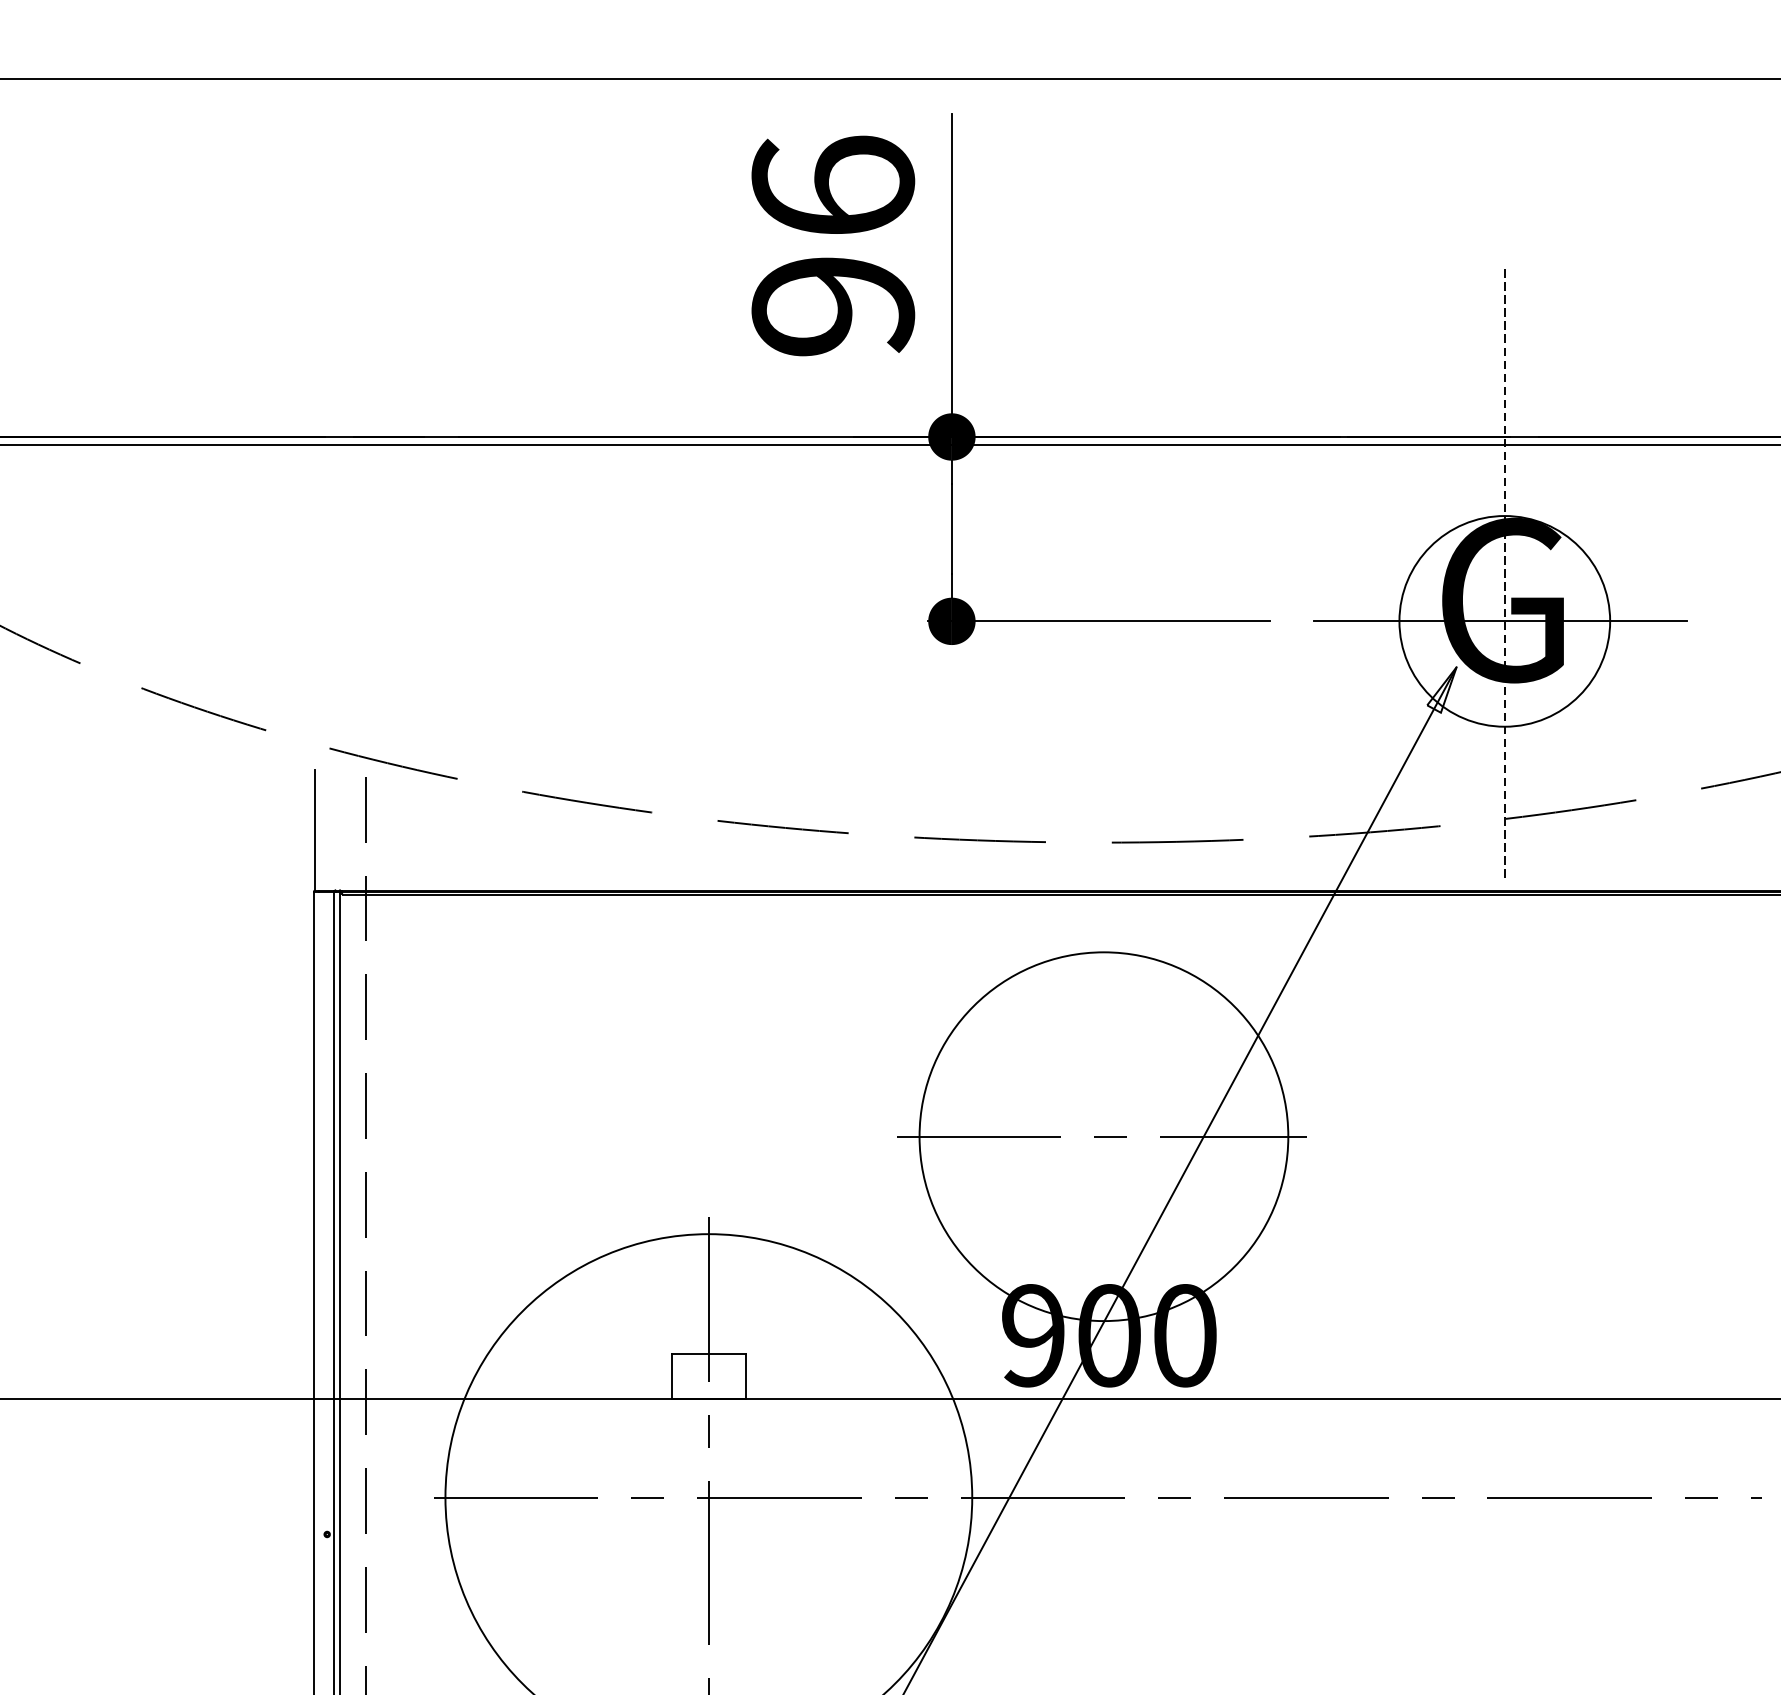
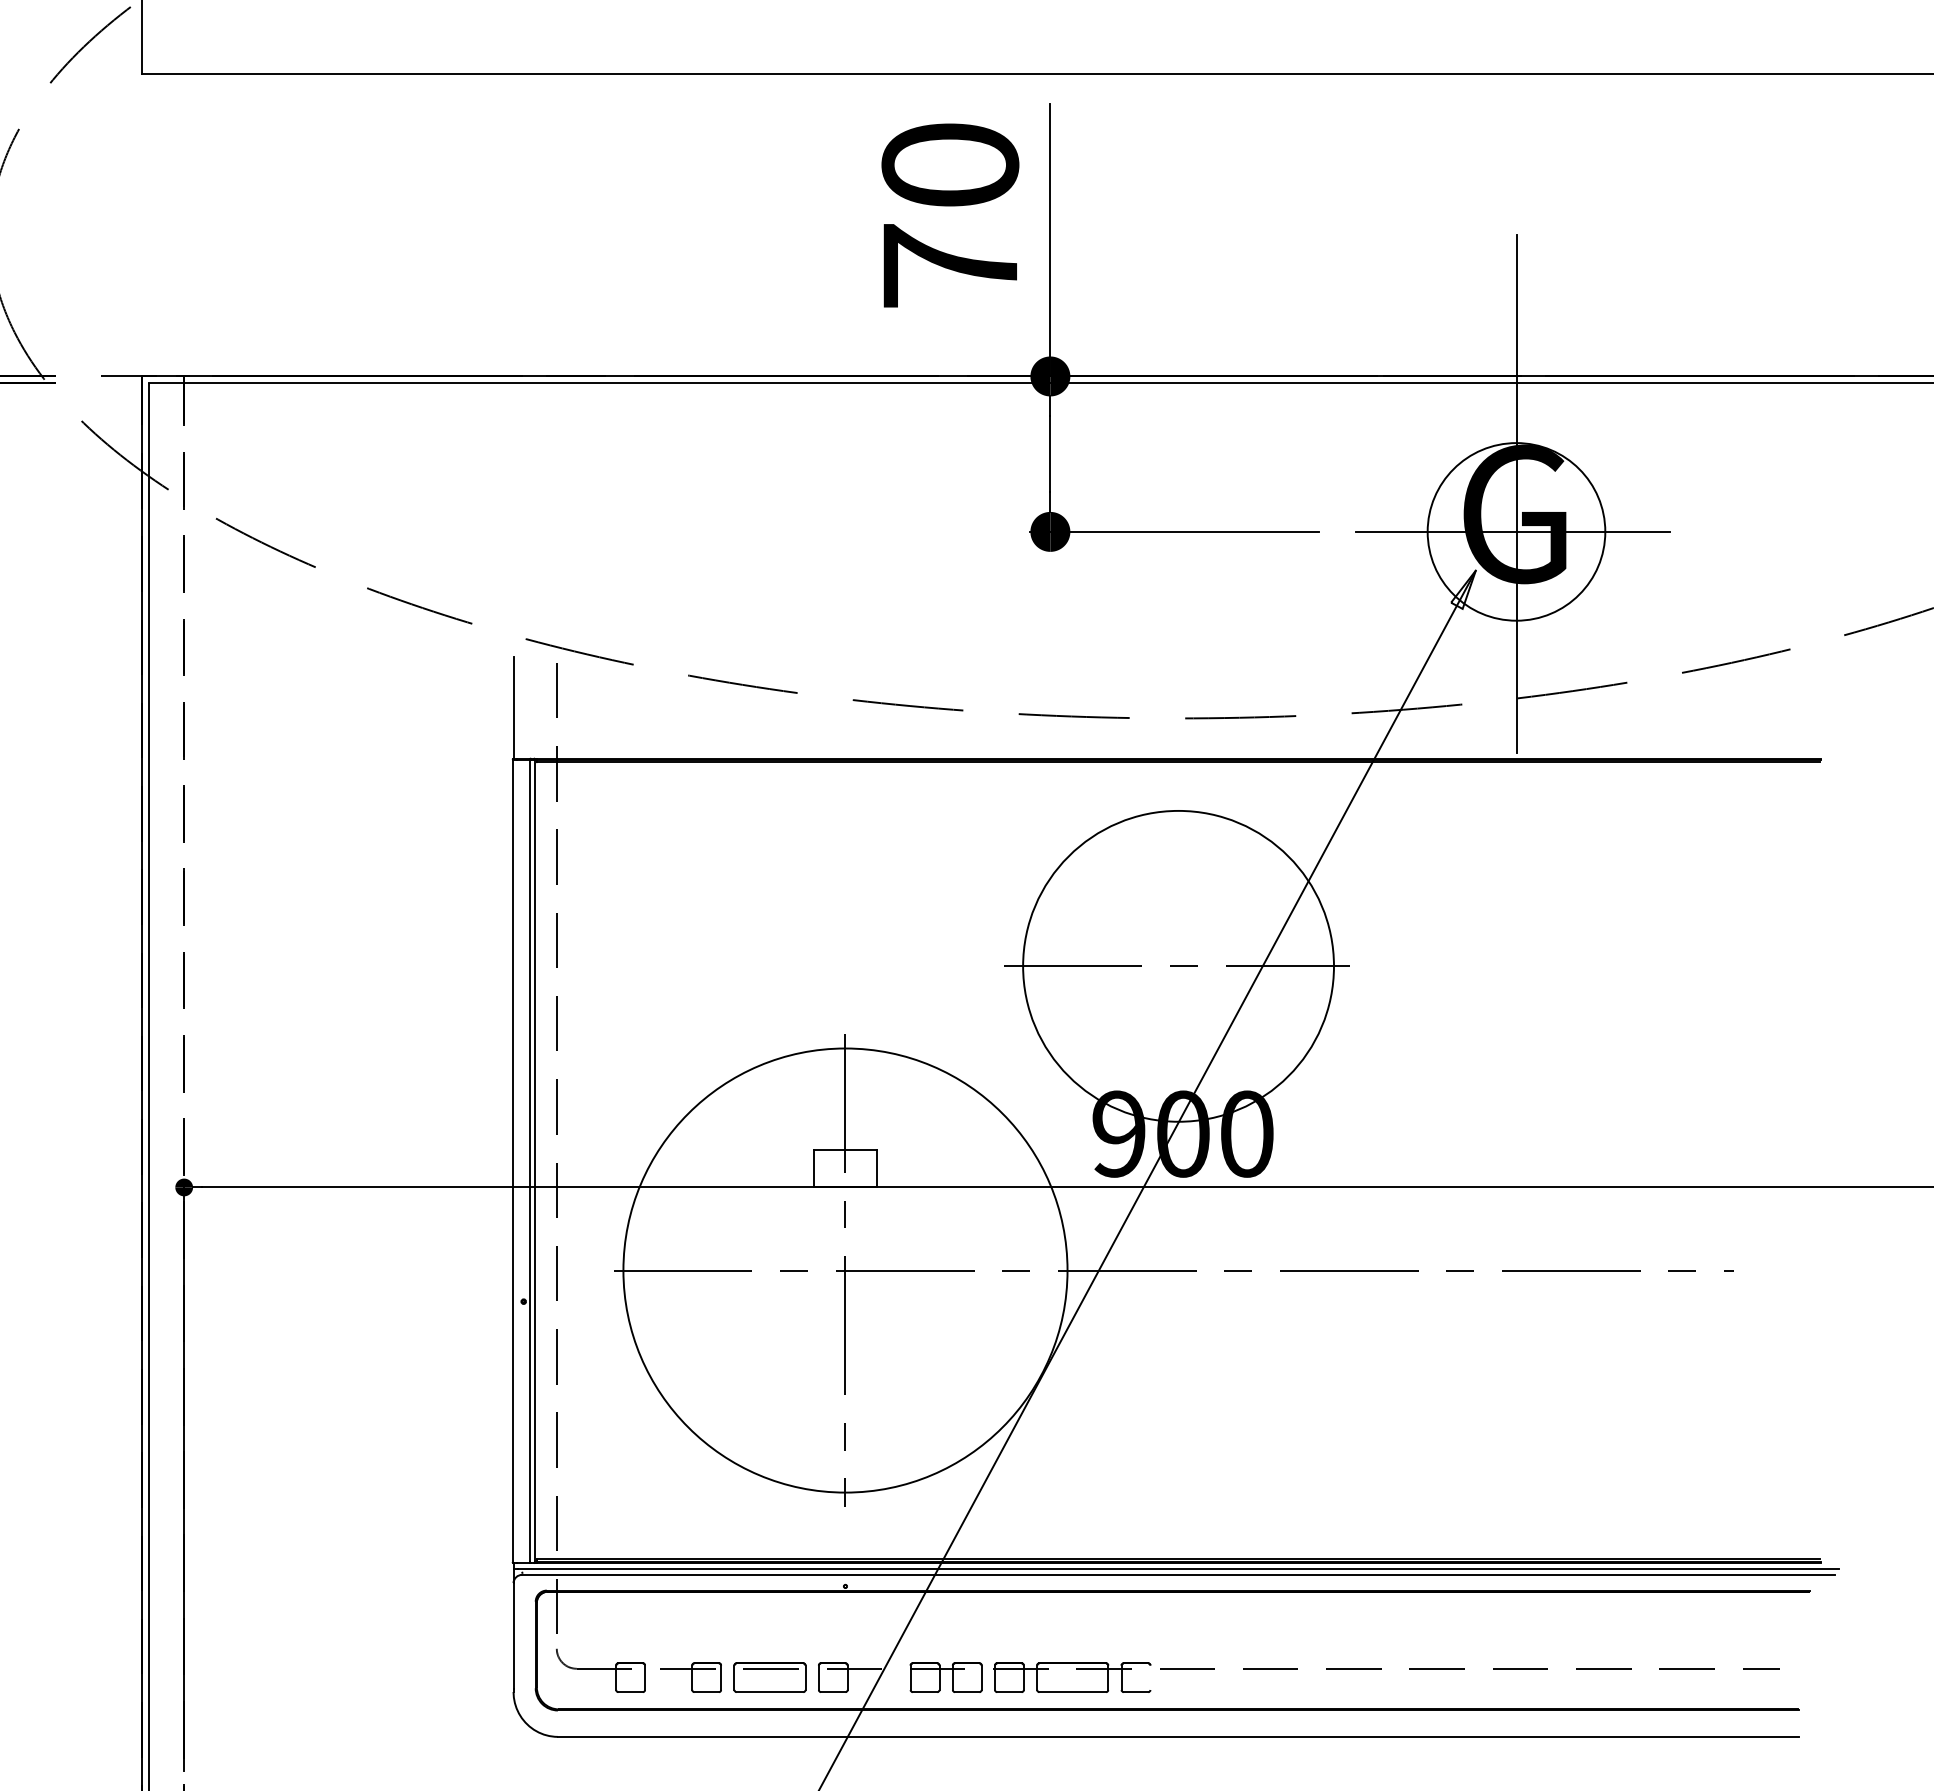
text: (833, 246) -> (950, 215), 96 -> 70
line: (1504, 575) -> (1516, 493), dashed -> solid

